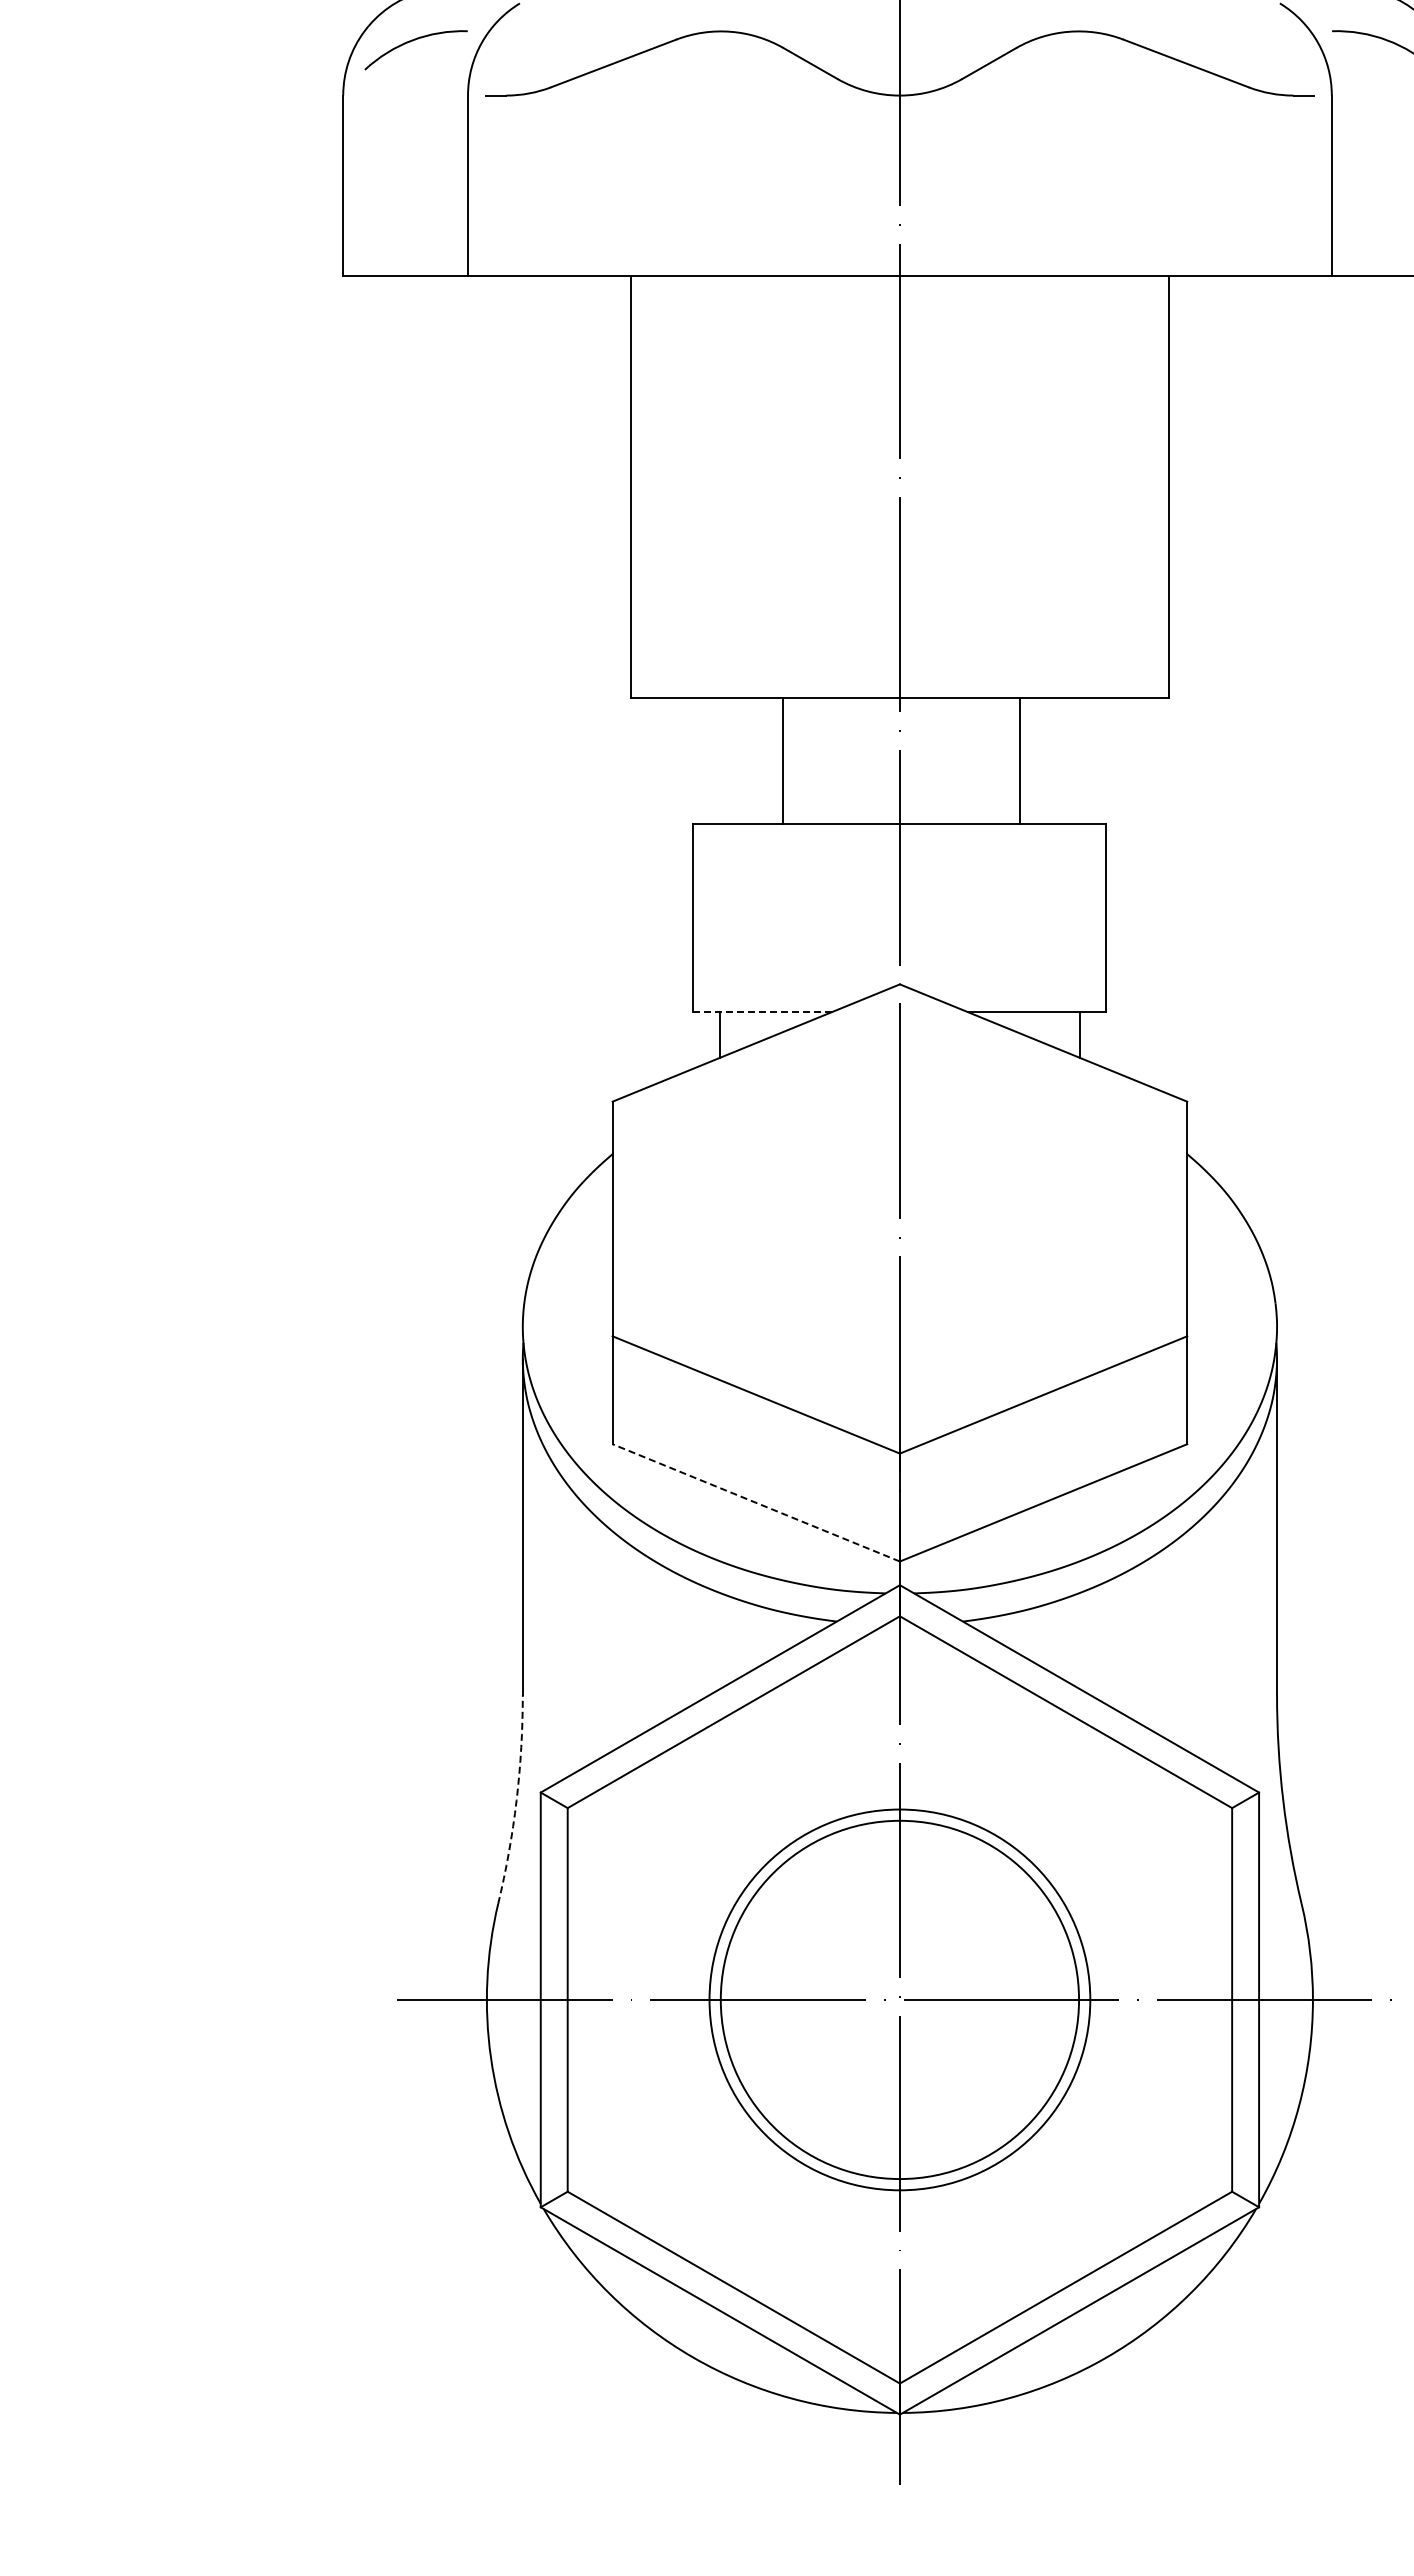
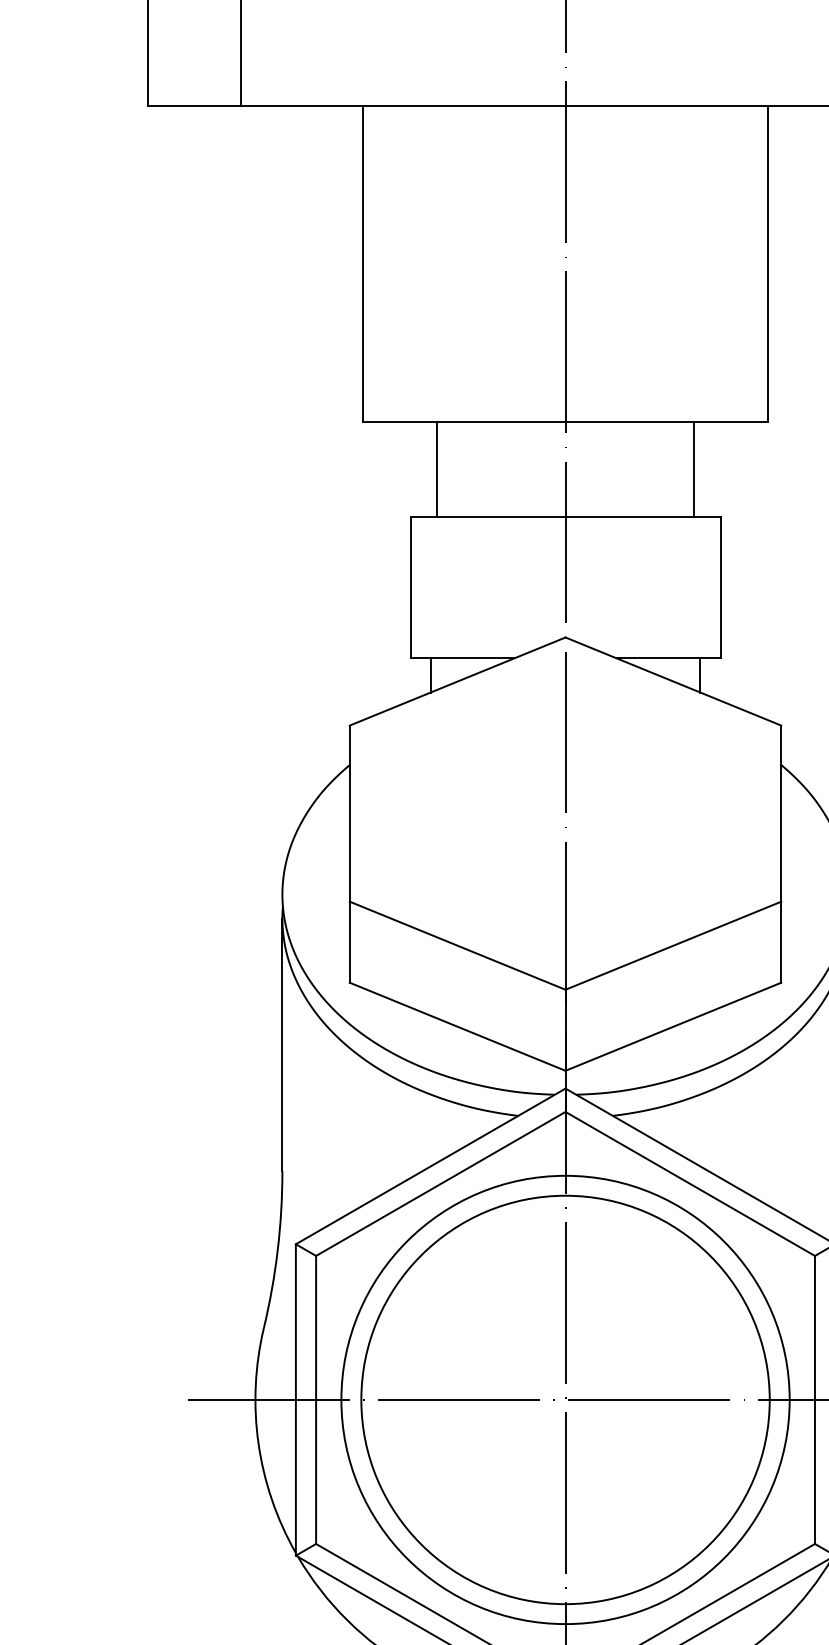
line: (783, 760) -> (437, 469), moved
line: (1019, 760) -> (693, 469), moved
line: (763, 1012) -> (463, 658), dashed -> solid
line: (755, 1502) -> (457, 1026), dashed -> solid
arc: (516, 1800) -> (277, 1250), dashed -> solid
circle: (899, 1999) -> (565, 1399), size x1.43
circle: (899, 1999) -> (565, 1399), size x1.67

